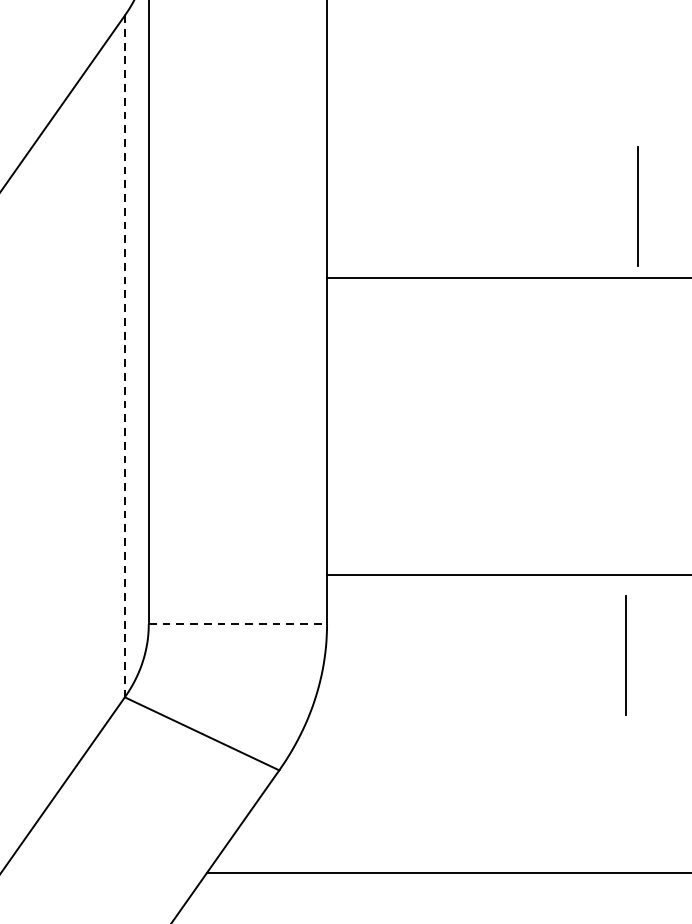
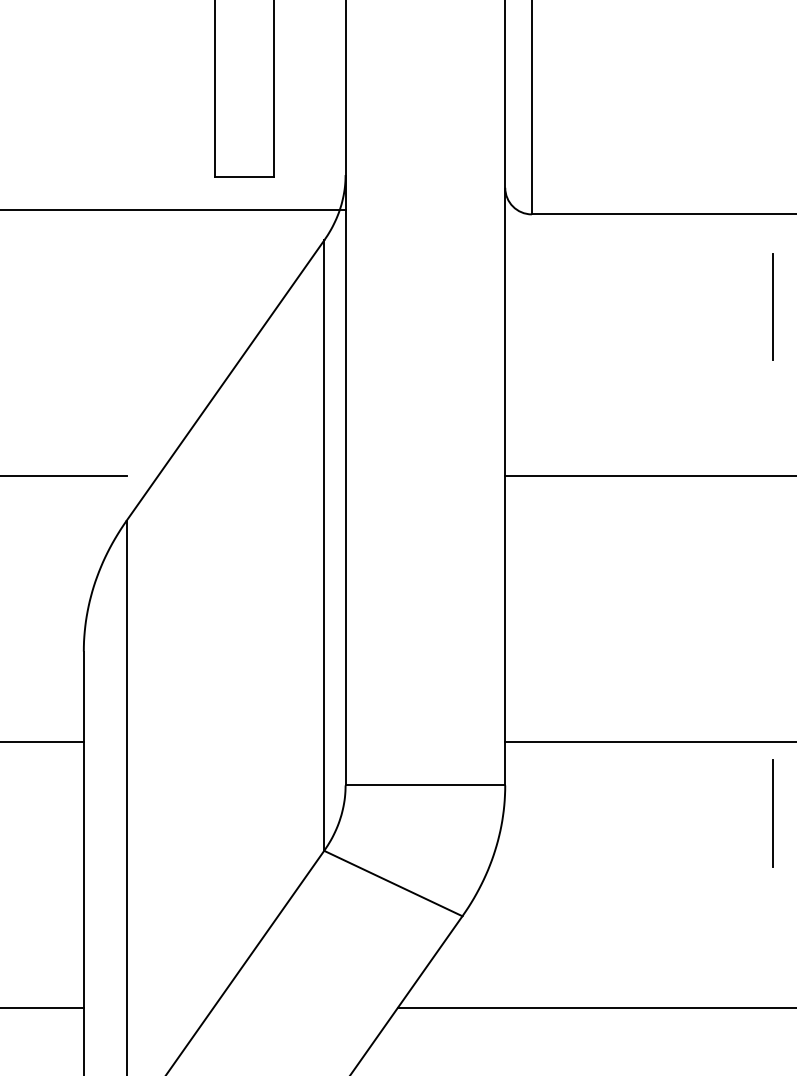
line: (637, 206) -> (772, 306), moved
line: (125, 356) -> (324, 545), dashed -> solid
line: (238, 624) -> (425, 785), dashed -> solid

